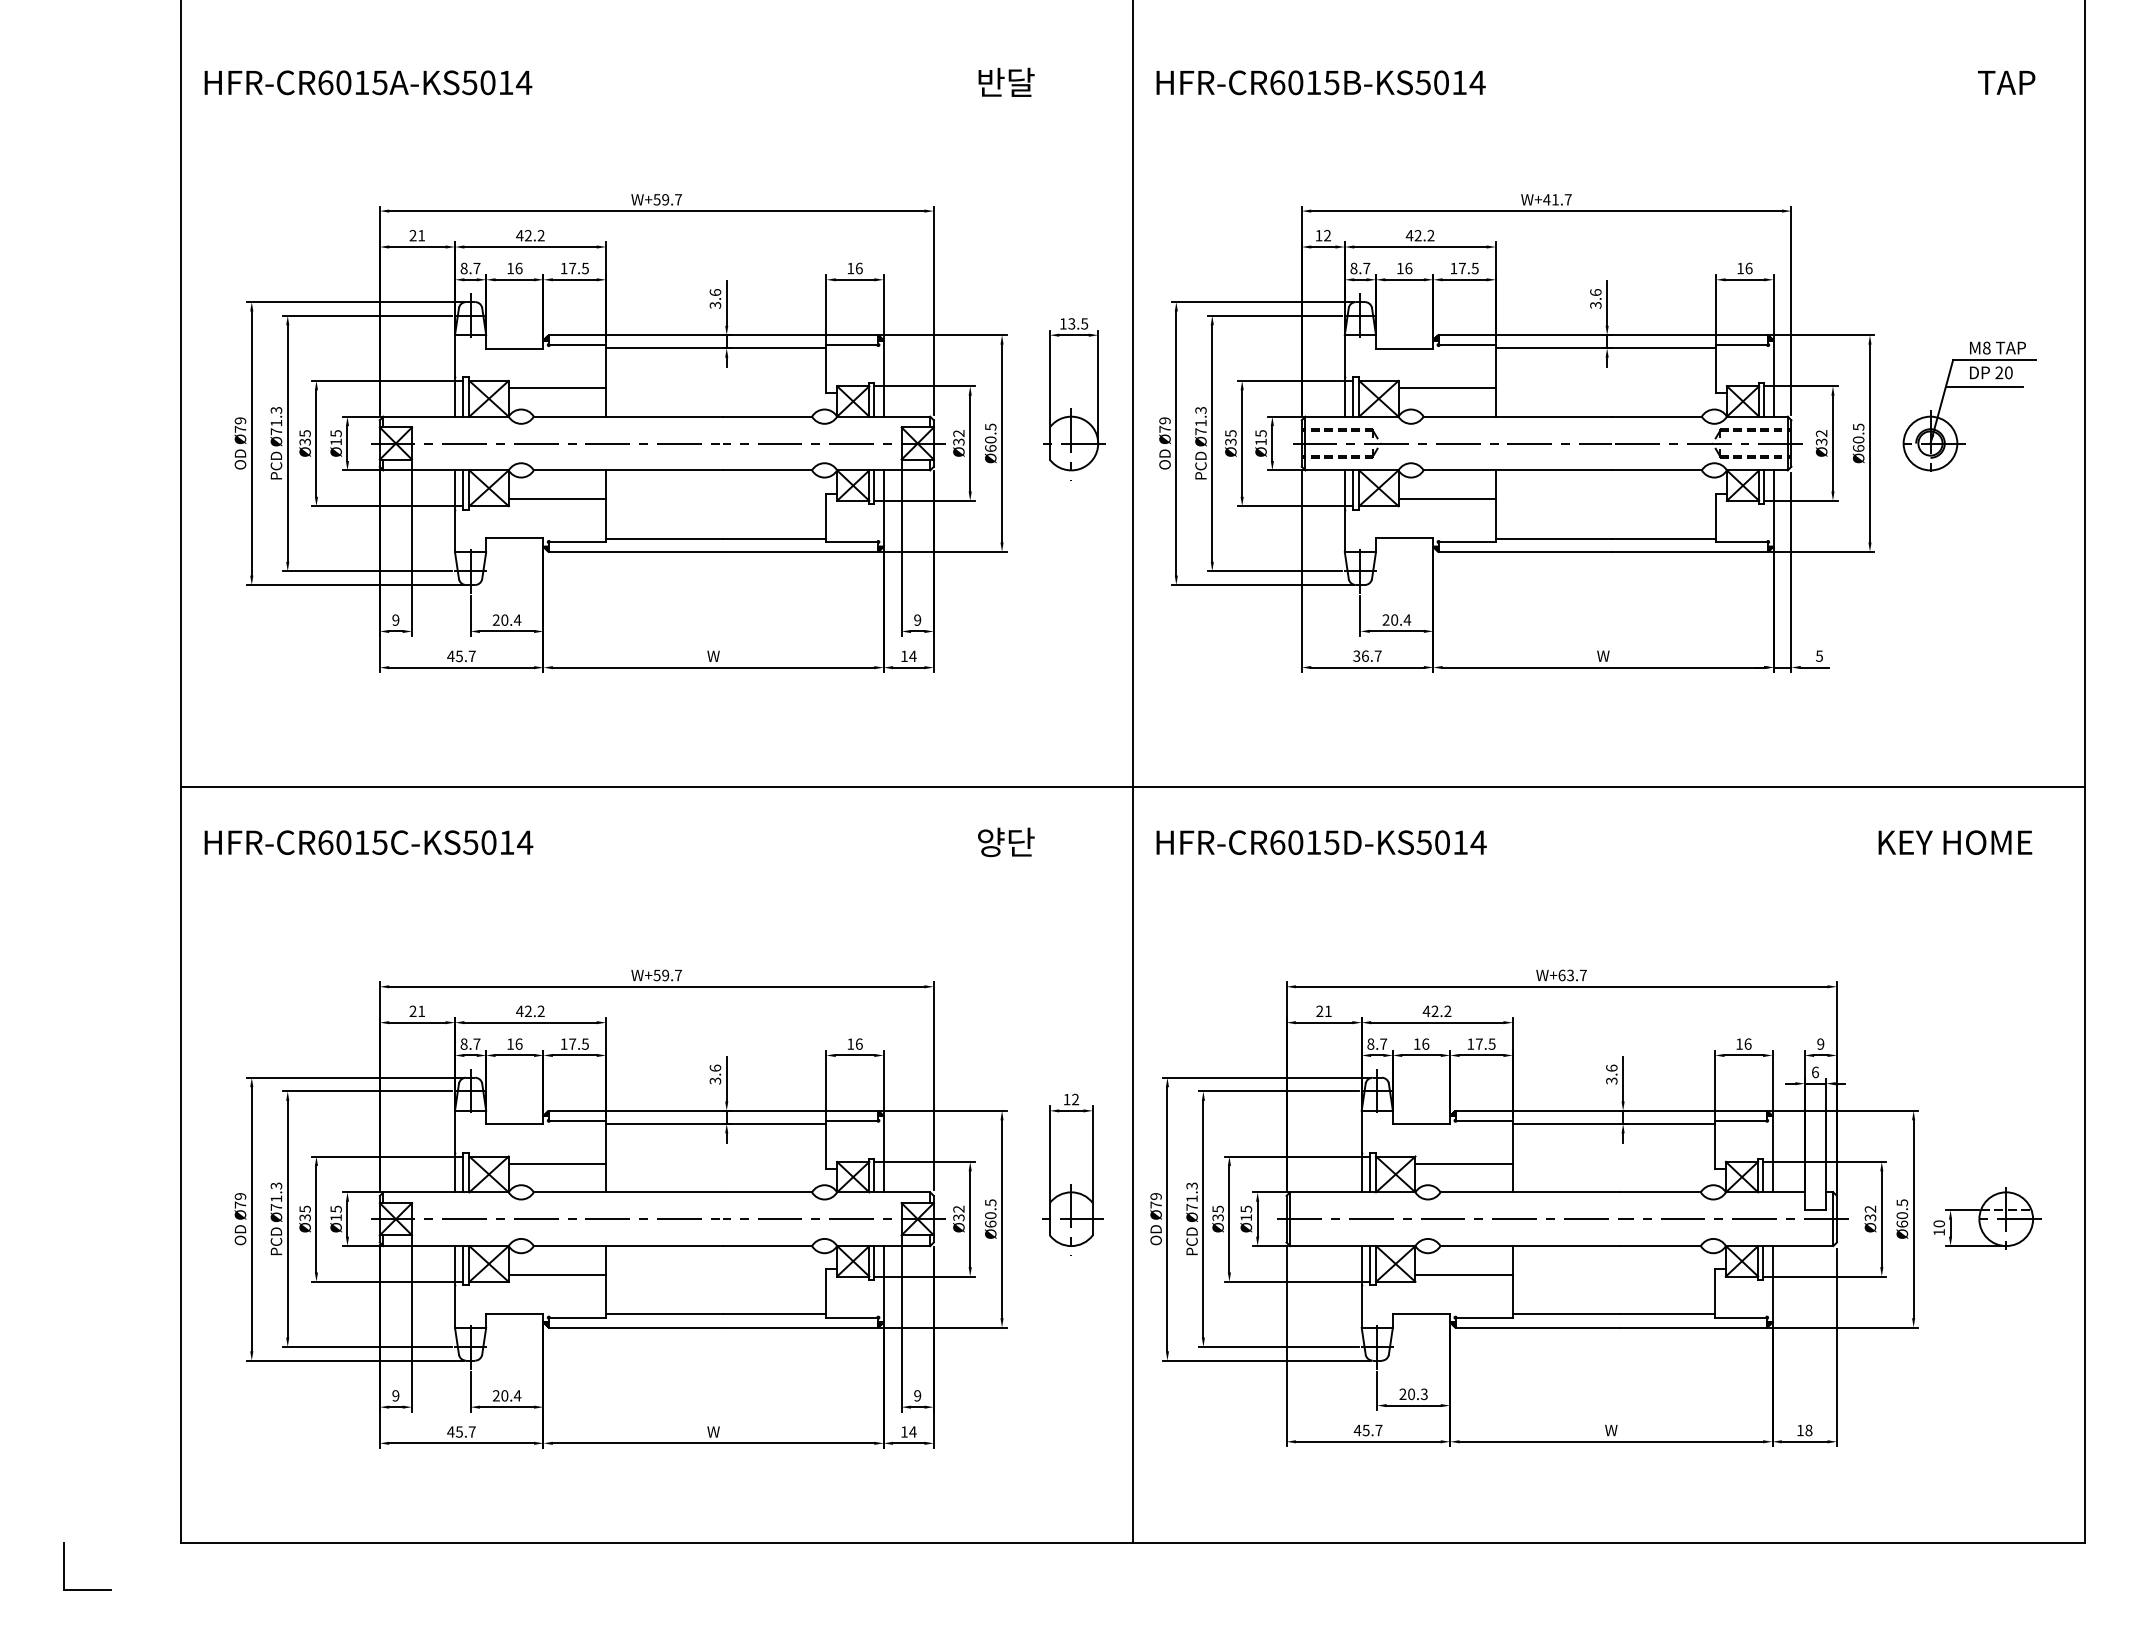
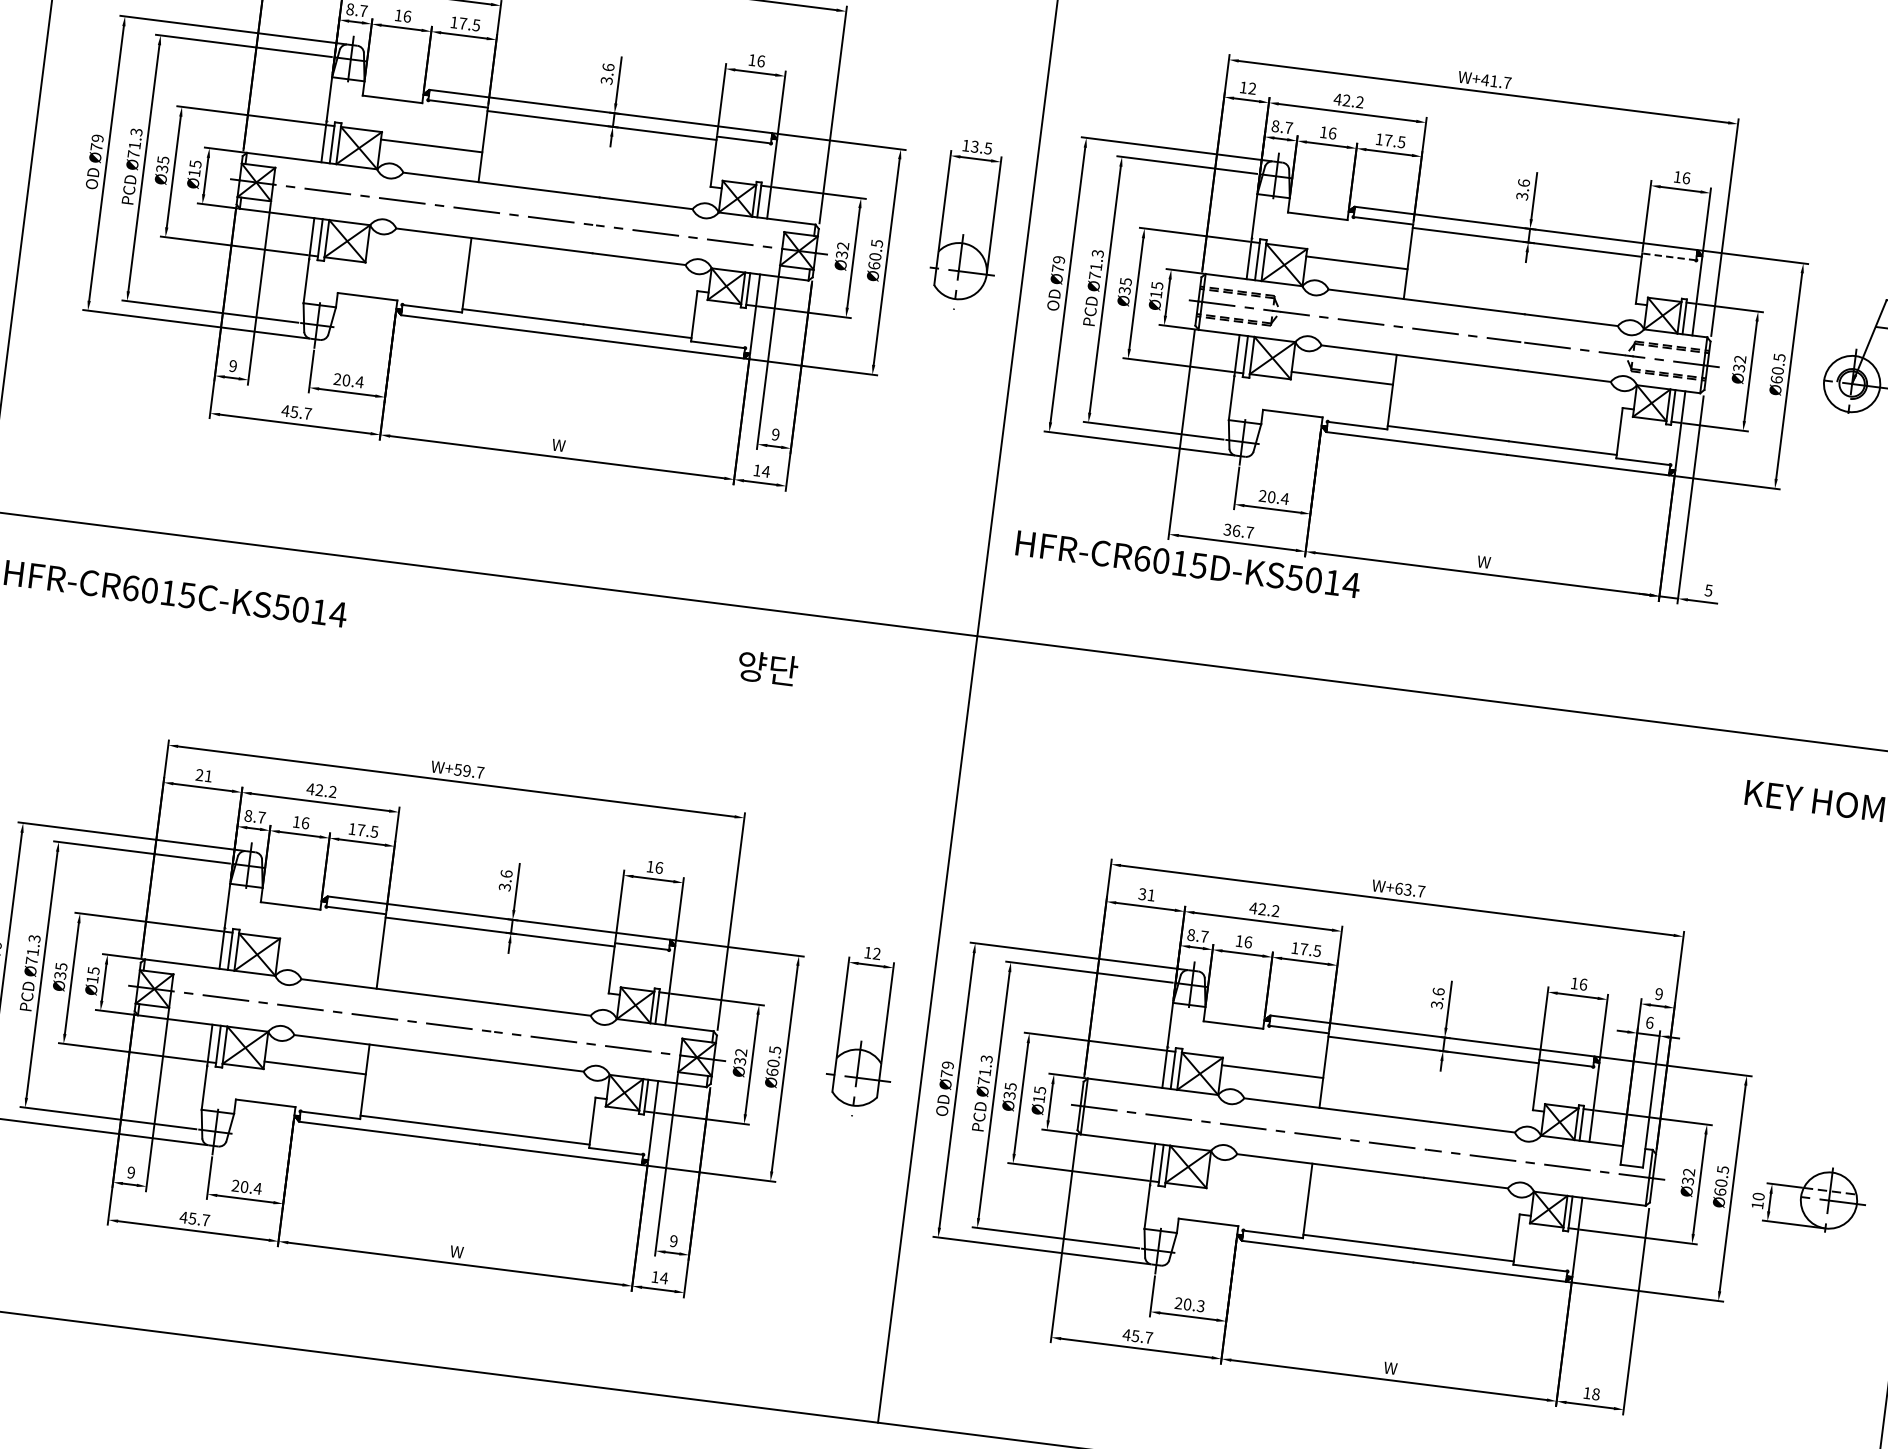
line: (1742, 345) -> (1669, 257), solid -> dashed
line: (557, 499) -> (417, 261), removed
text: (1006, 842) -> (768, 668), moved
text: (1321, 842) -> (1188, 564), moved
text: (1319, 1011) -> (1142, 894), 21 -> 31
line: (557, 1163) -> (329, 952), removed
line: (1463, 1274) -> (1257, 1186), removed

